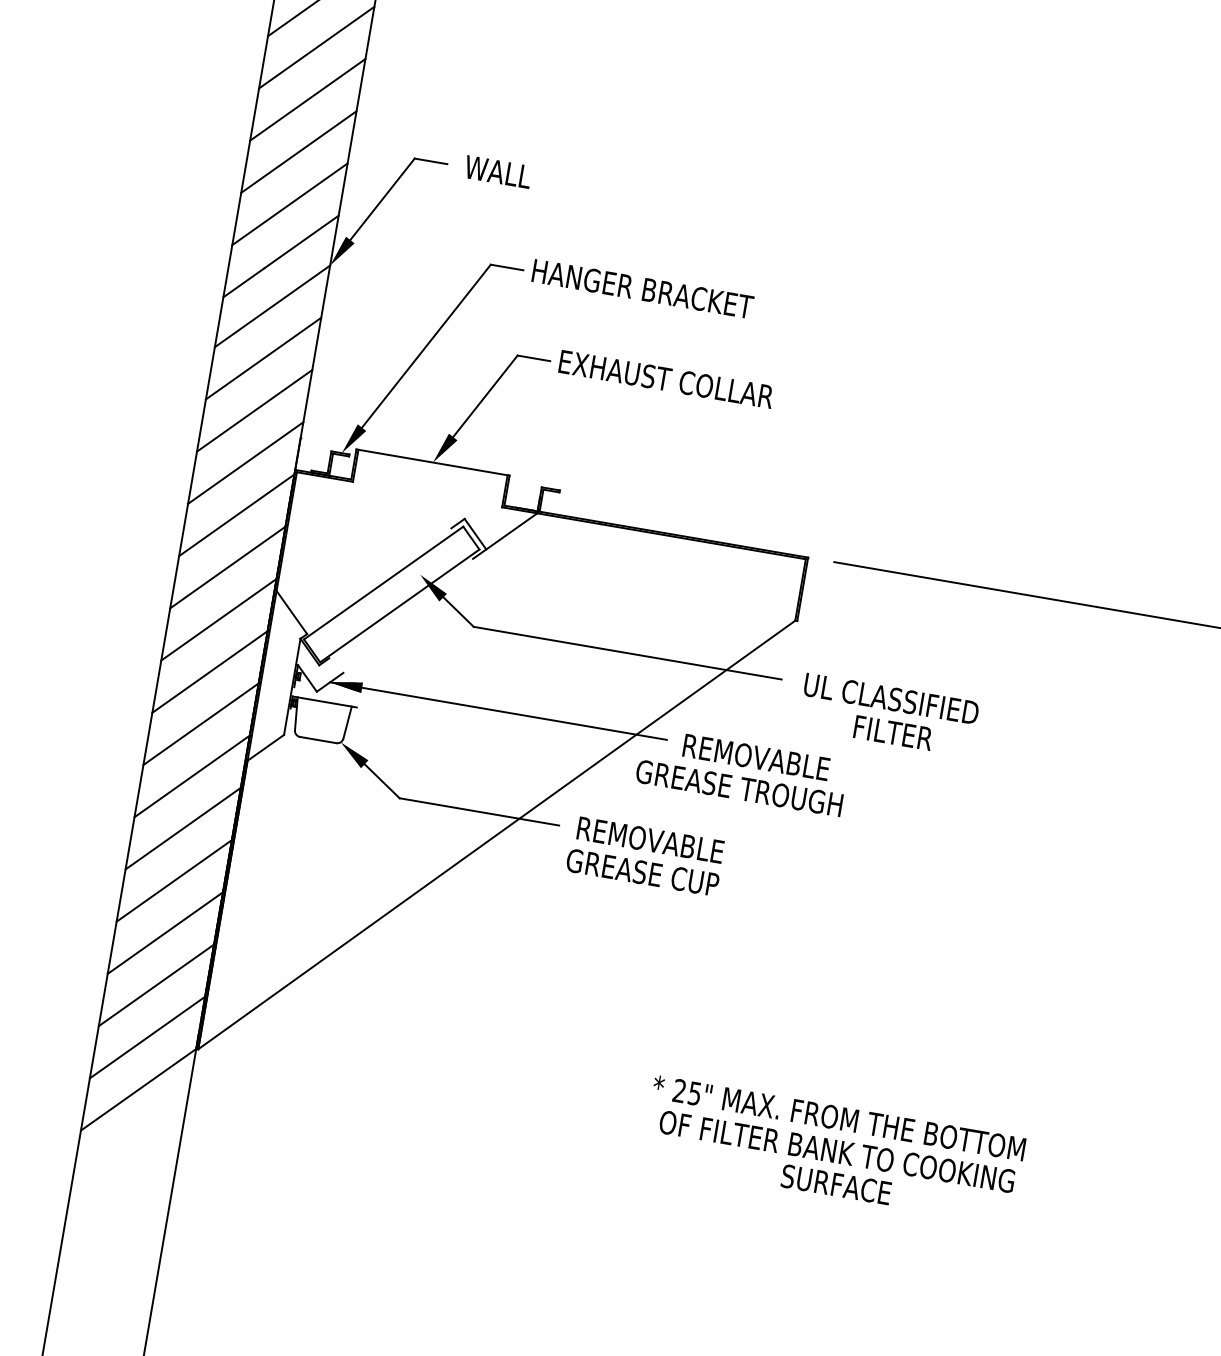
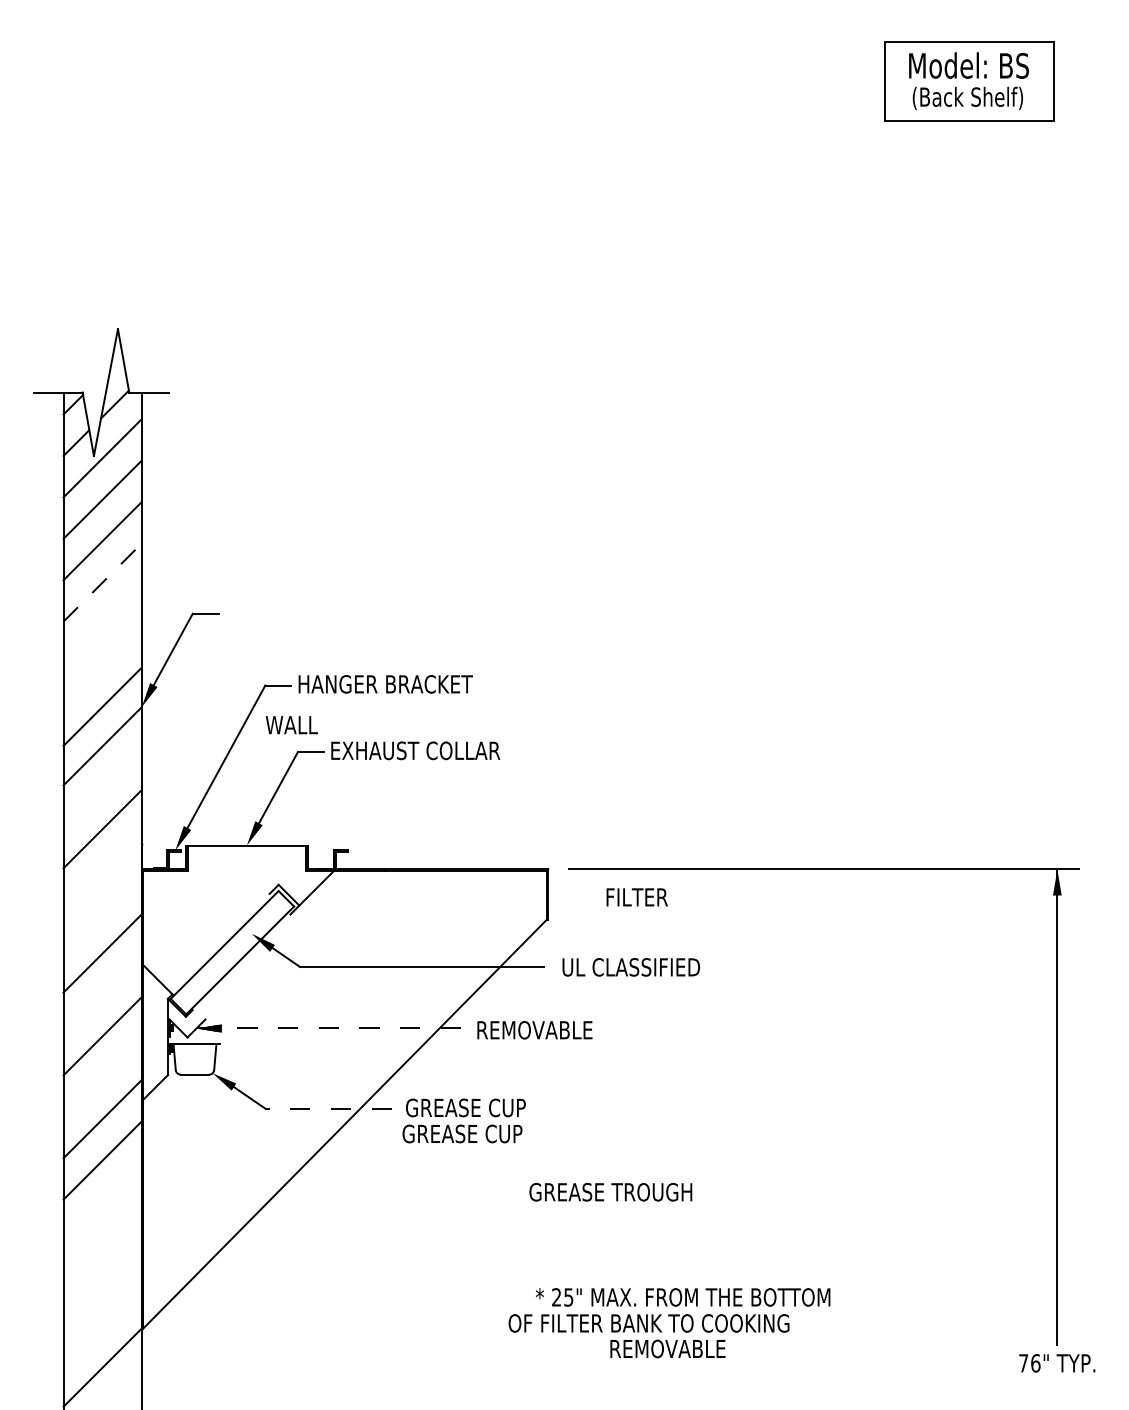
line: (307, 99) -> (102, 582), solid -> dashed
line: (298, 151) -> (102, 623), removed
text: (497, 172) -> (291, 725), moved
line: (289, 204) -> (102, 665), removed
line: (263, 358) -> (102, 787), removed
line: (245, 462) -> (102, 870), removed
line: (236, 515) -> (102, 912), removed
line: (218, 619) -> (102, 994), removed
line: (499, 711) -> (330, 1028), solid -> dashed
line: (201, 723) -> (102, 1077), removed
text: (892, 733) -> (636, 897), moved
text: (738, 788) -> (610, 1192), moved
line: (479, 811) -> (328, 1108), solid -> dashed
text: (652, 839) -> (465, 1107), REMOVABLE -> GREASE CUP
line: (174, 880) -> (102, 1201), removed
line: (165, 933) -> (102, 1243), removed
line: (156, 984) -> (102, 1284), removed
line: (147, 1037) -> (102, 1326), removed
text: (839, 1118) -> (683, 1297), moved
text: (855, 1187) -> (667, 1348), SURFACE -> REMOVABLE

